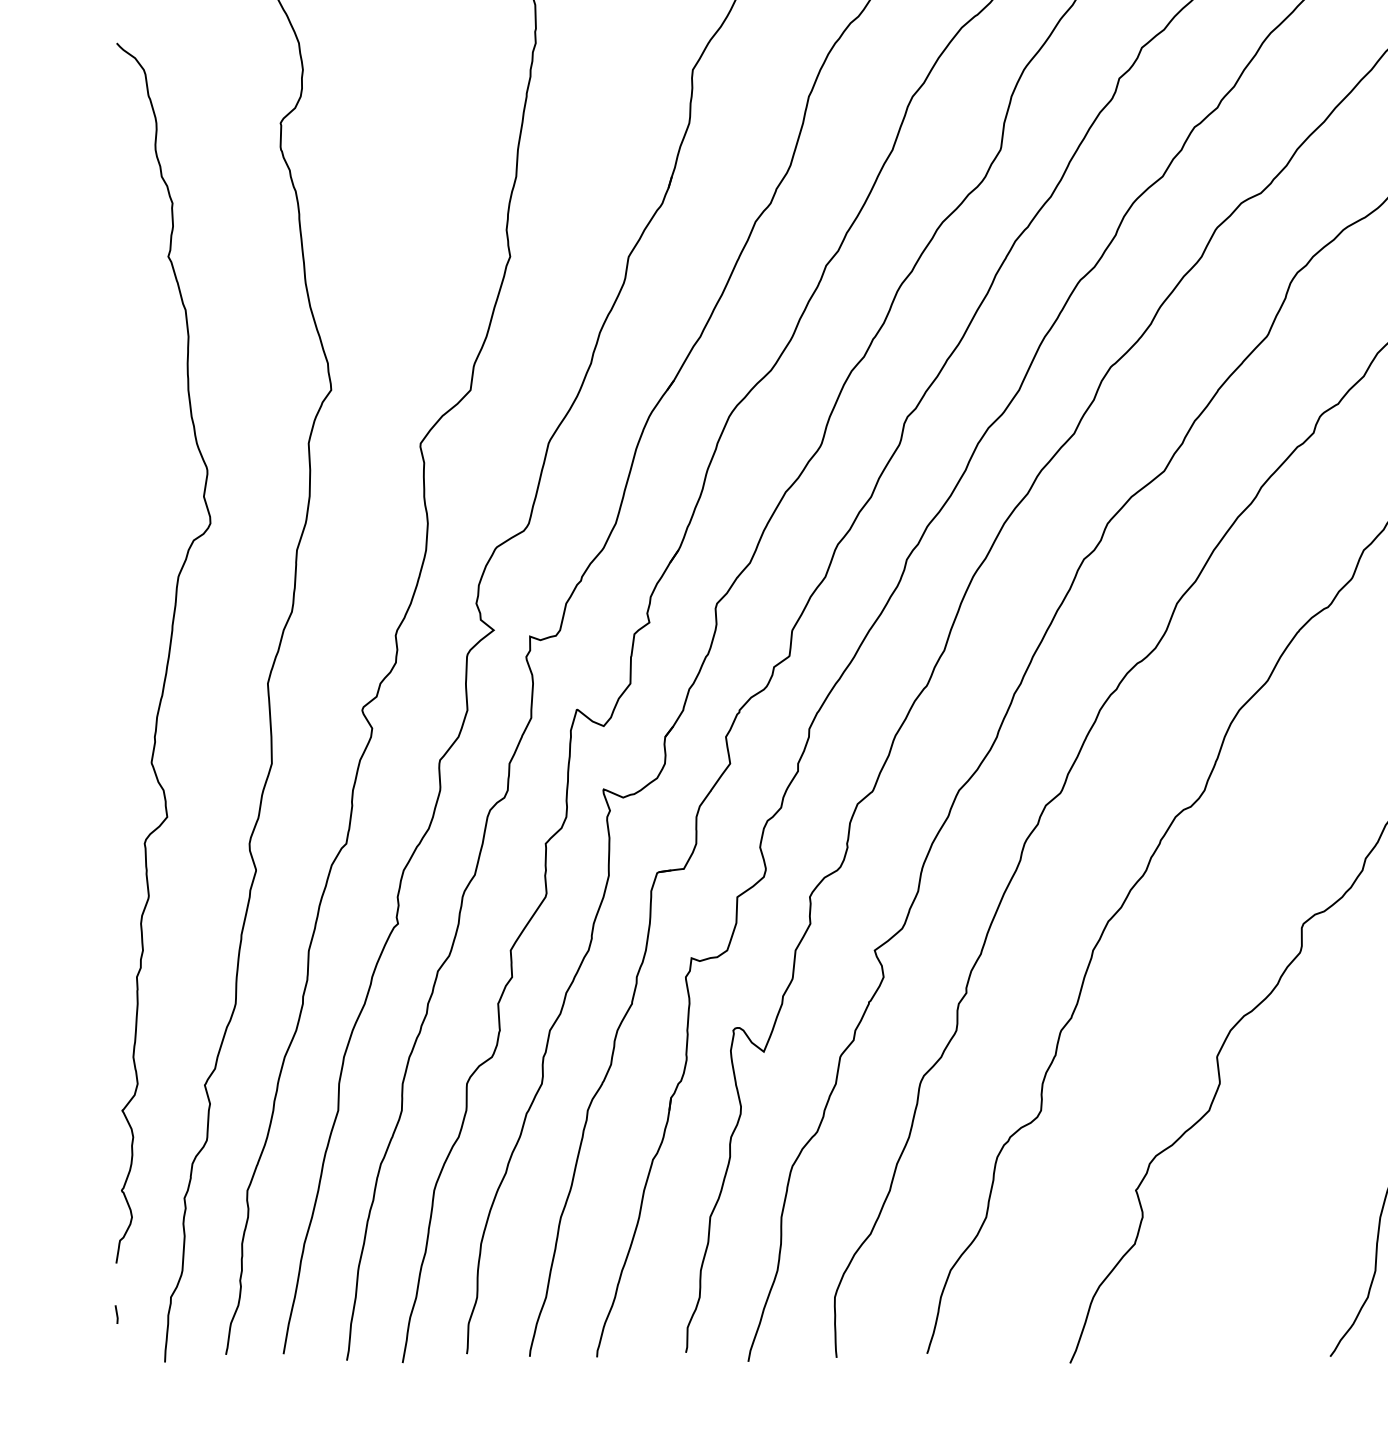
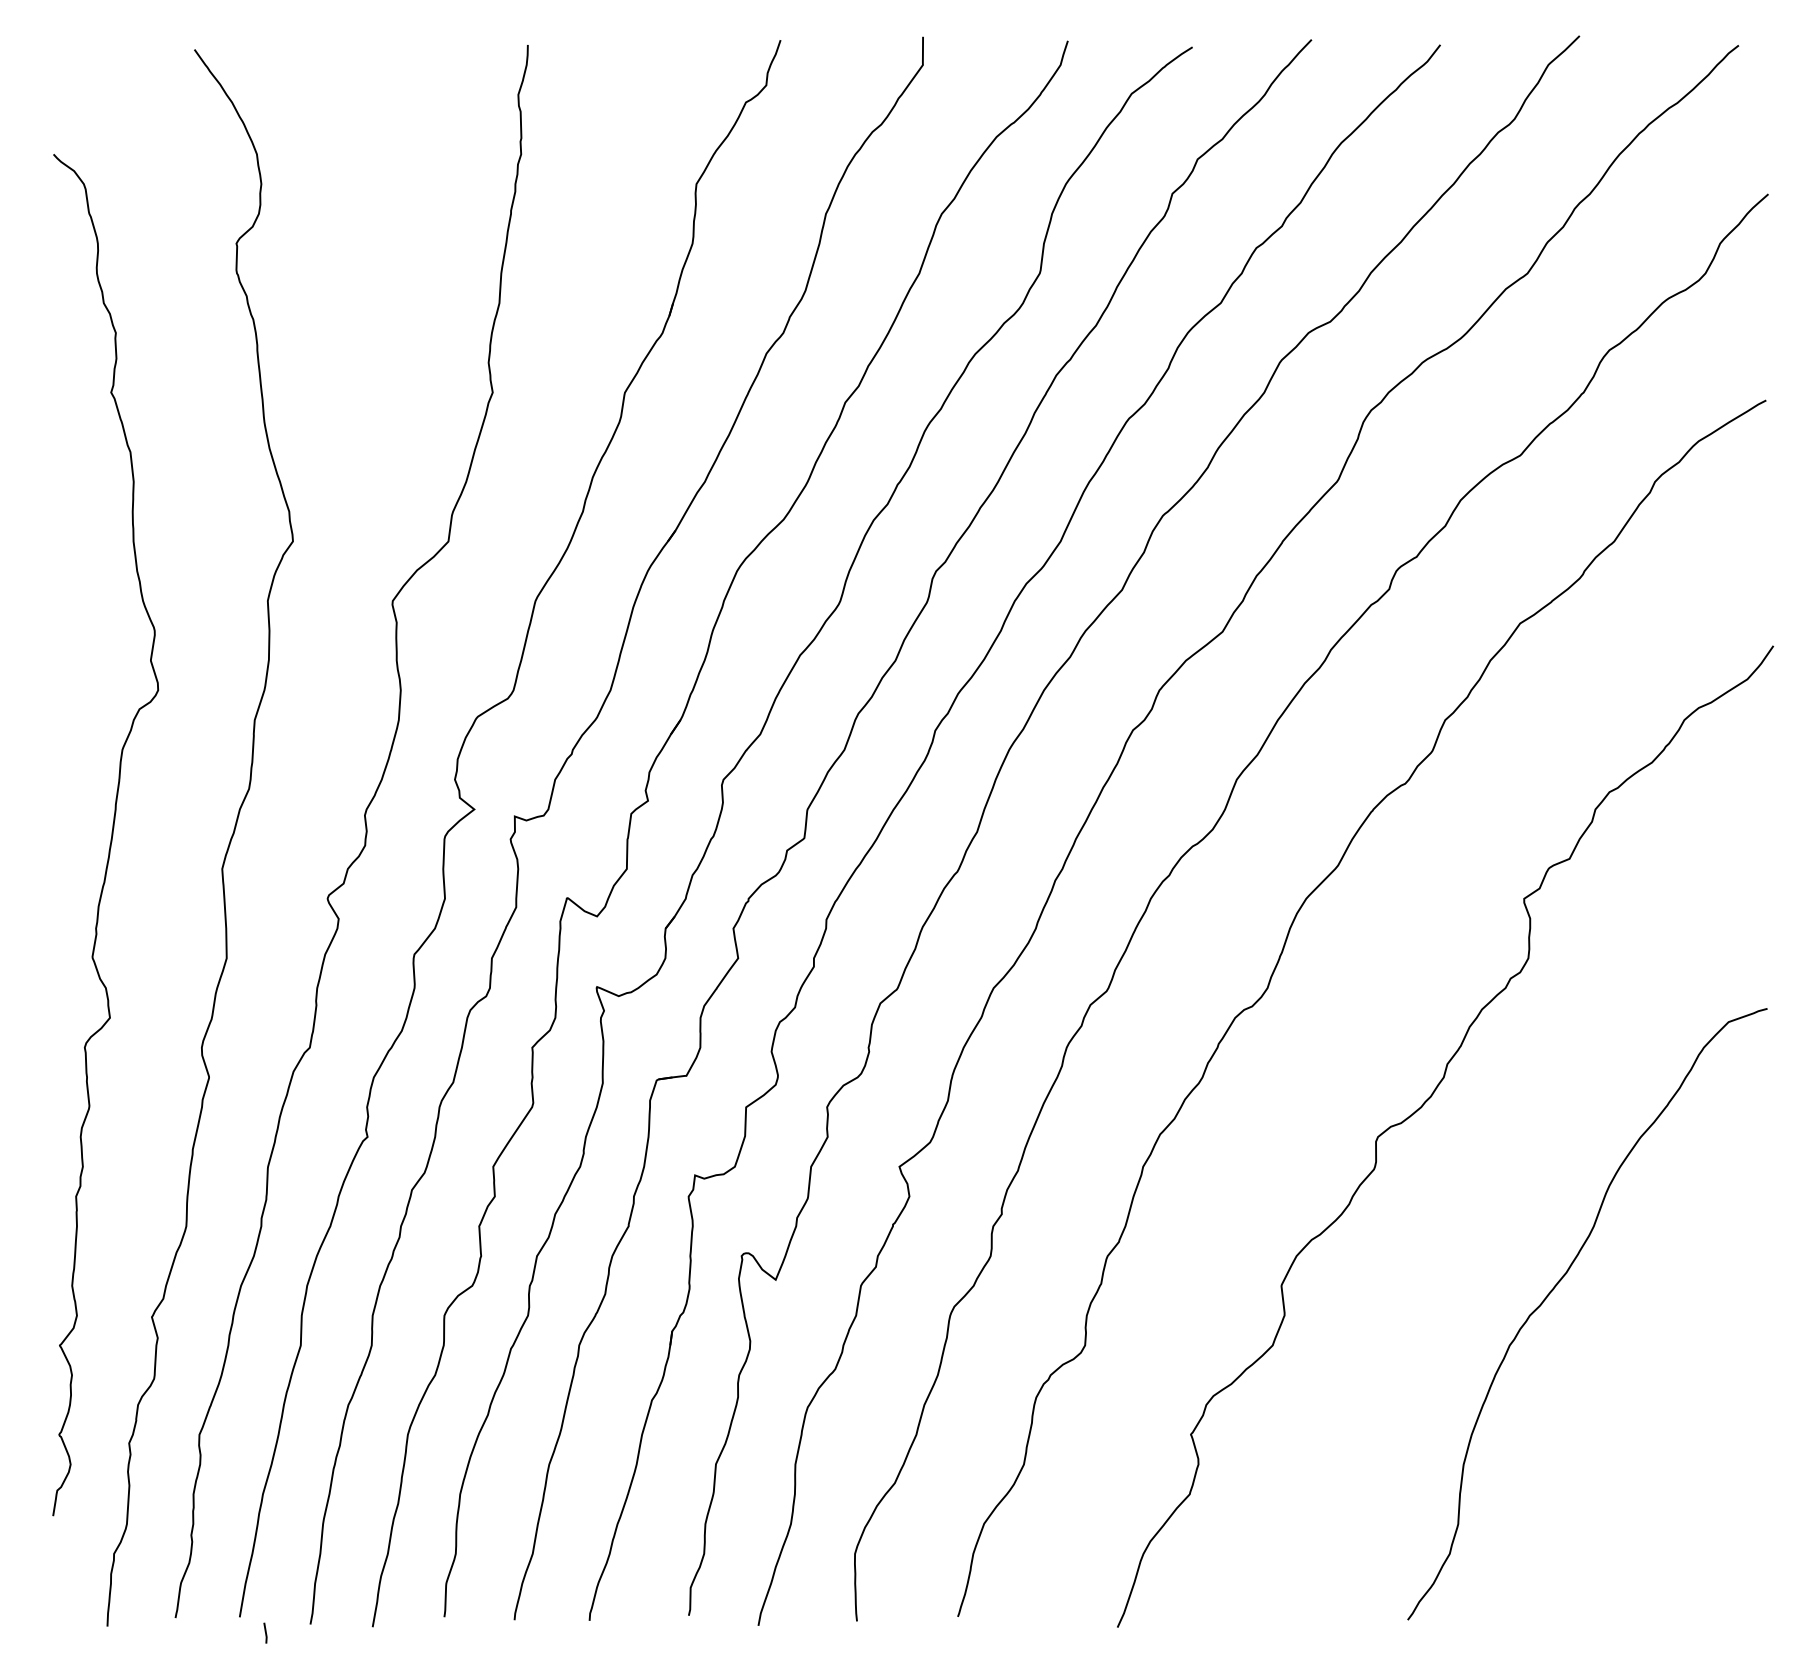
line: (116, 1314) -> (265, 1632), moved

